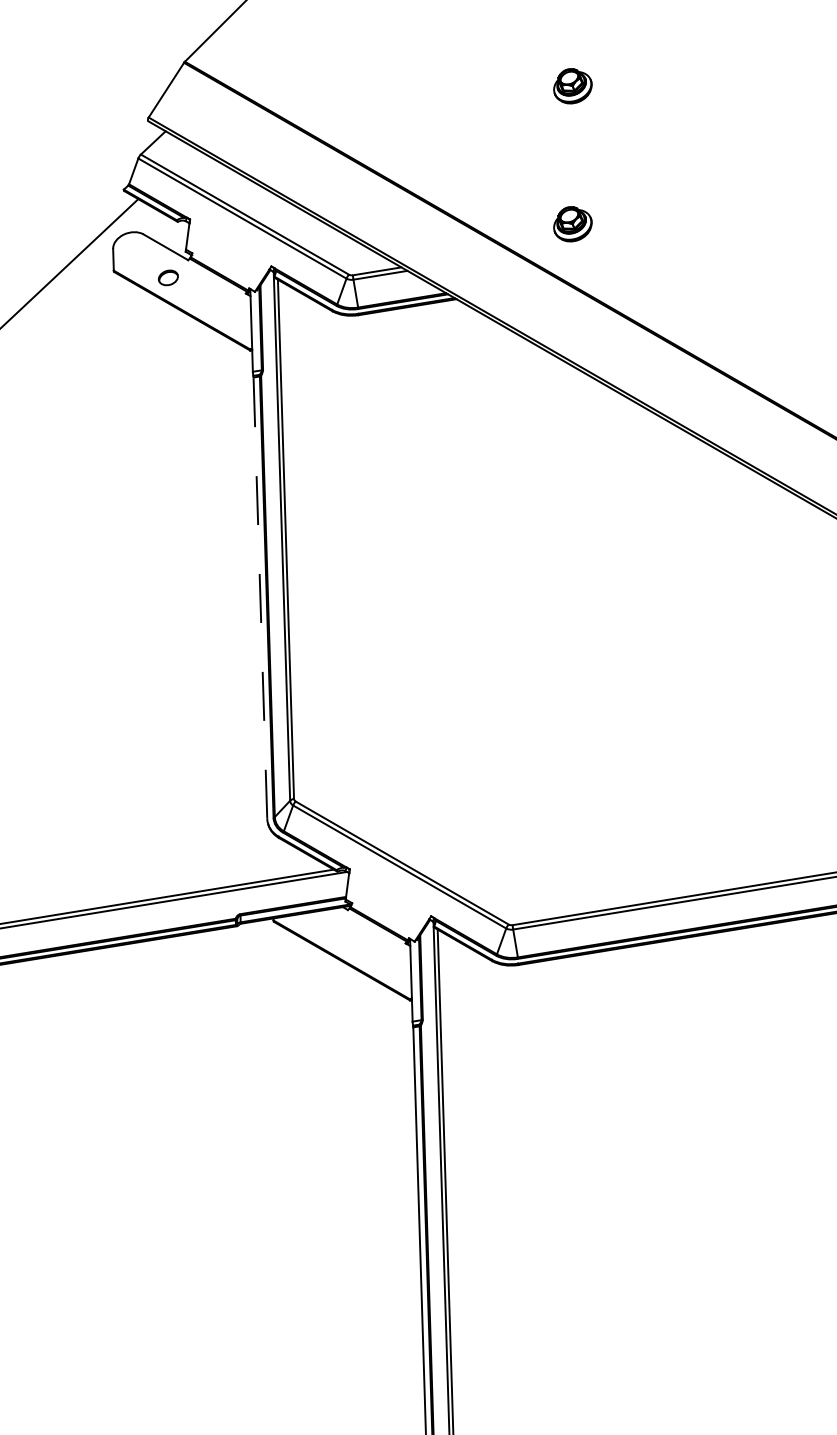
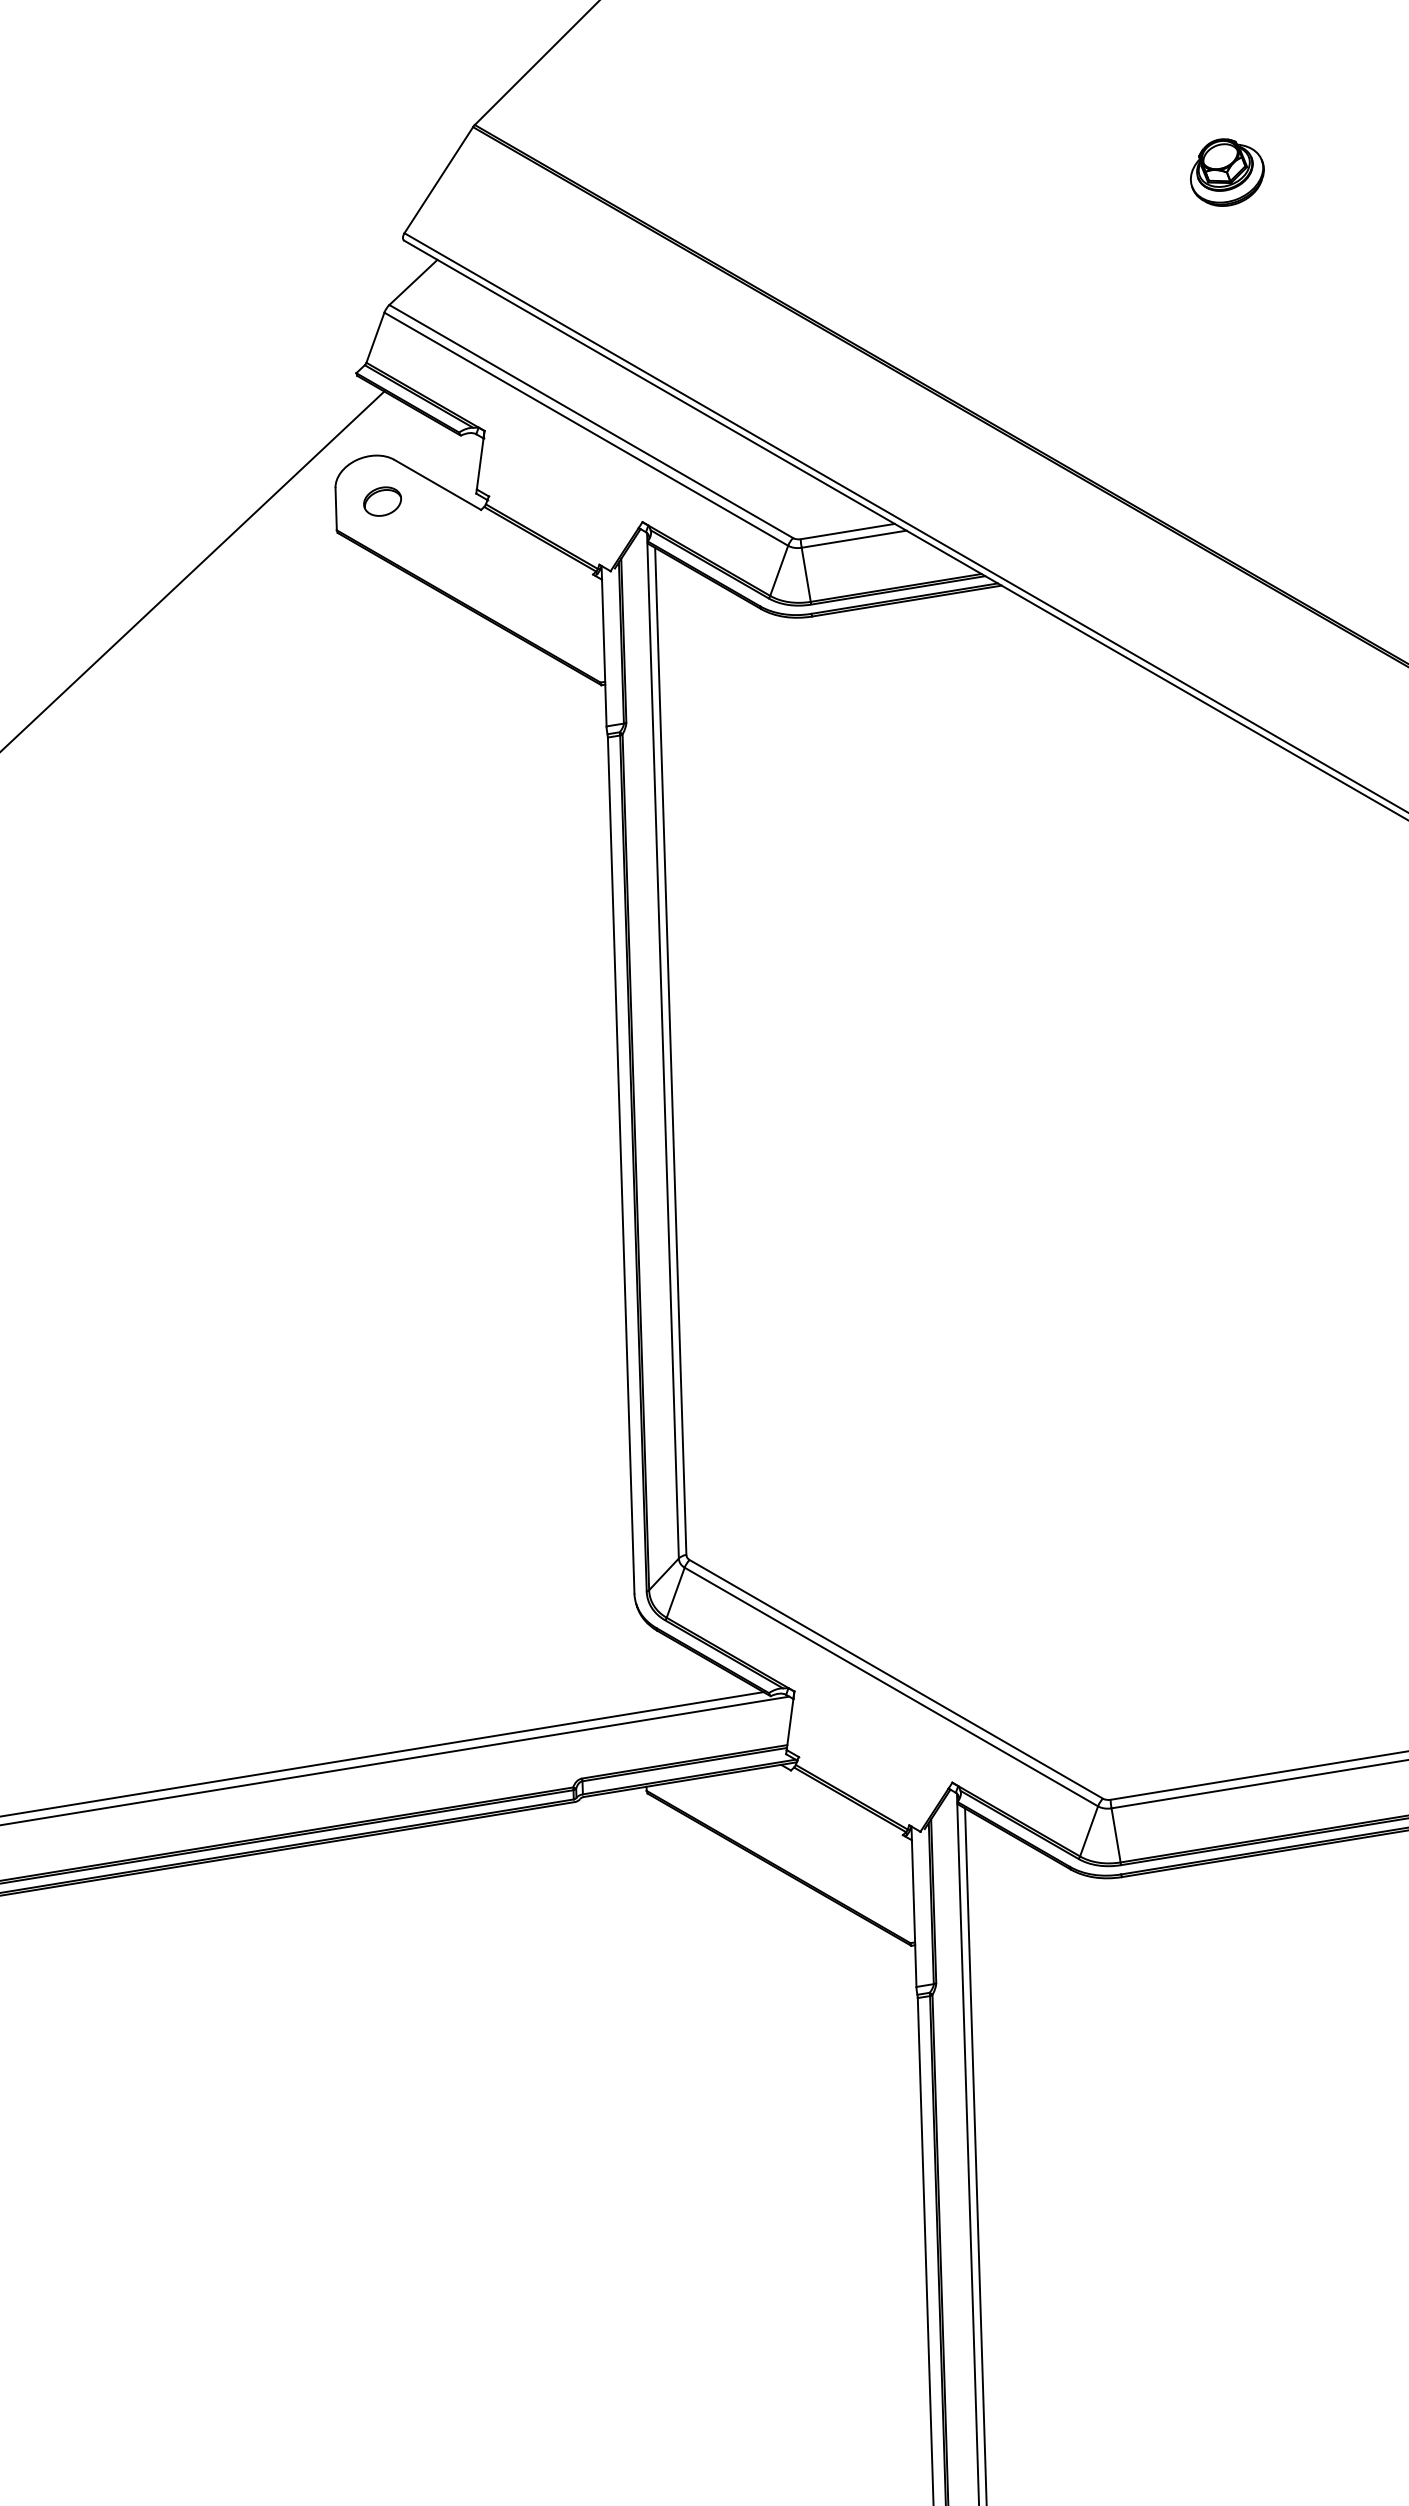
part: (572, 224) -> (1226, 440), removed
part: (168, 277) -> (382, 500), moved
line: (260, 598) -> (621, 1166), dashed -> solid

